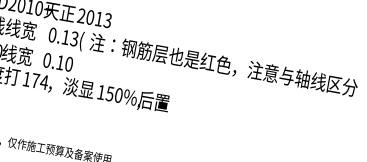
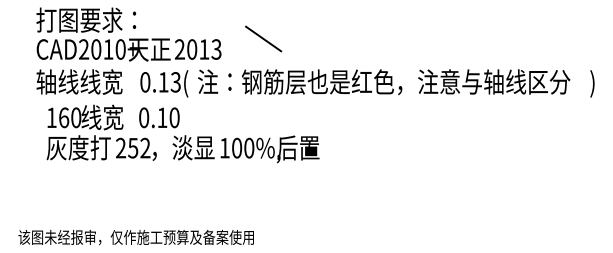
line: (142, 18) -> (263, 38), added
text: (35, 80) -> (133, 147), 174 -> 252
text: (109, 93) -> (236, 147), 150%, -> 100%,

